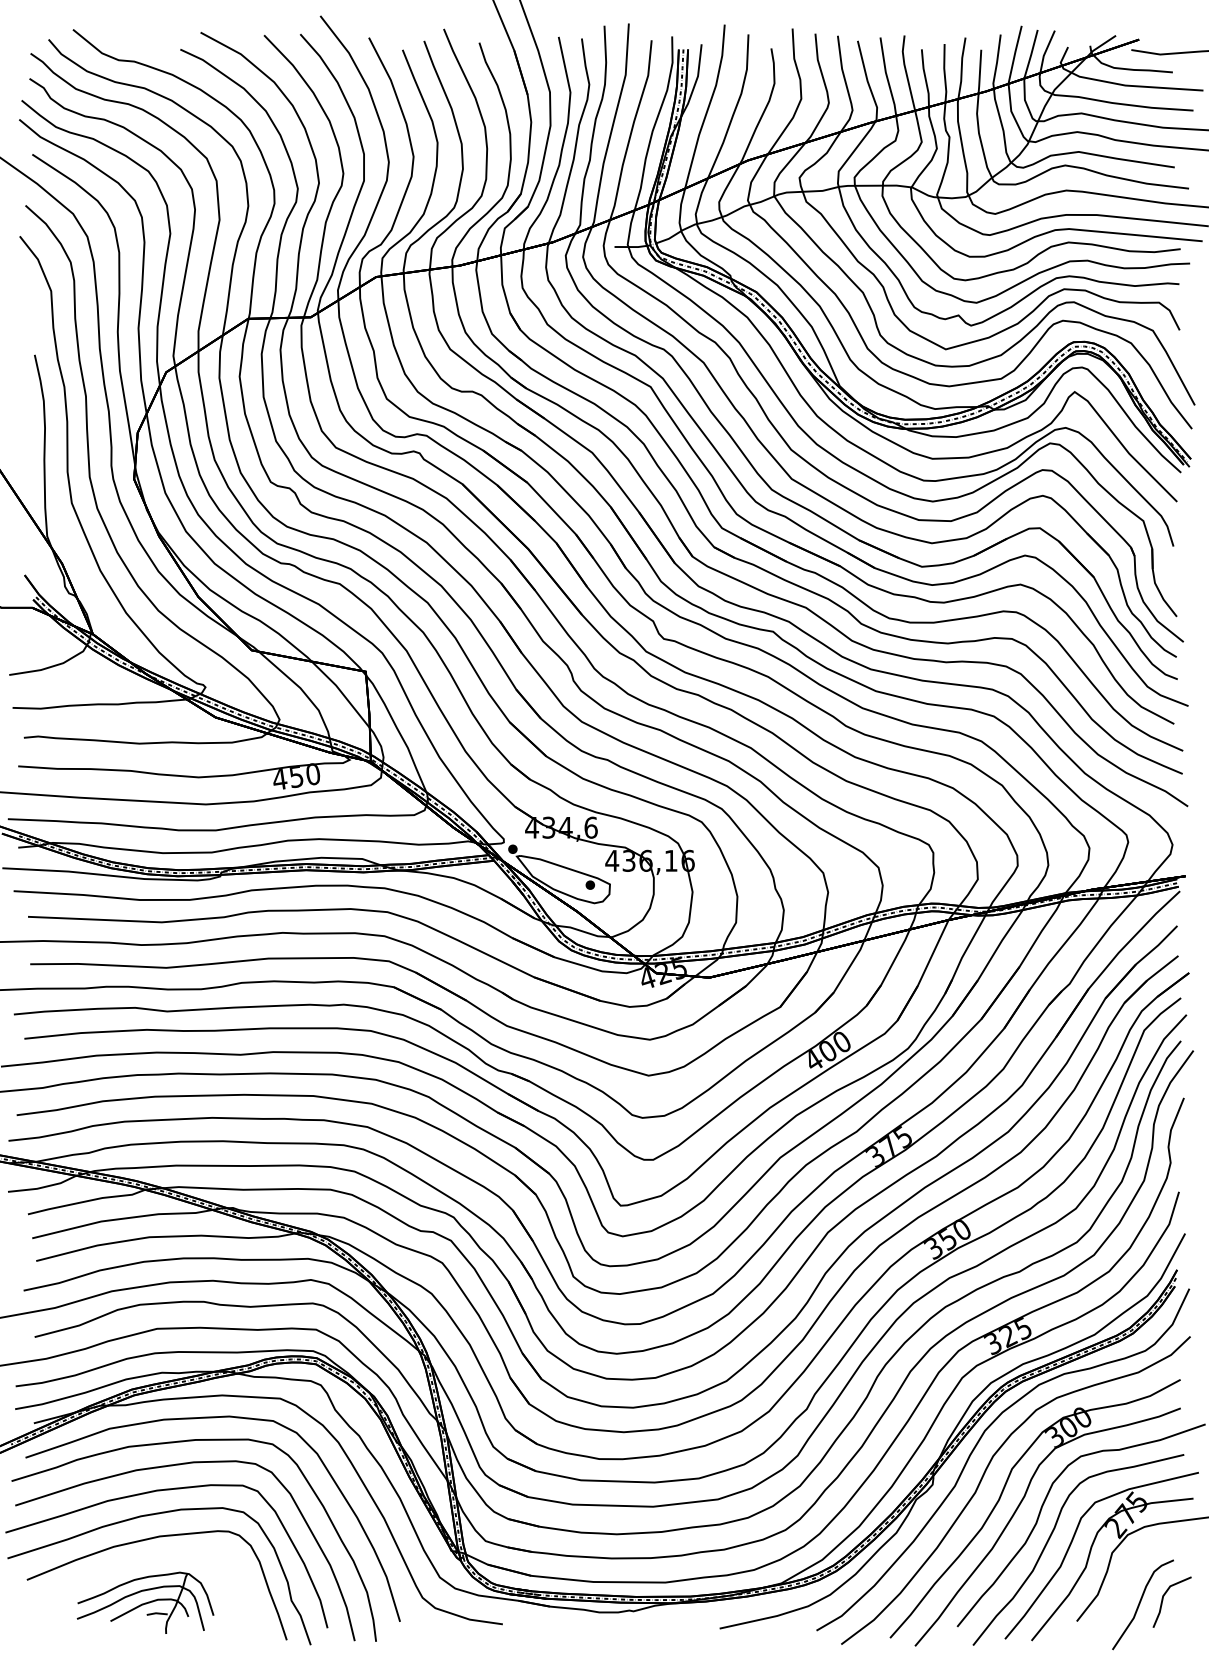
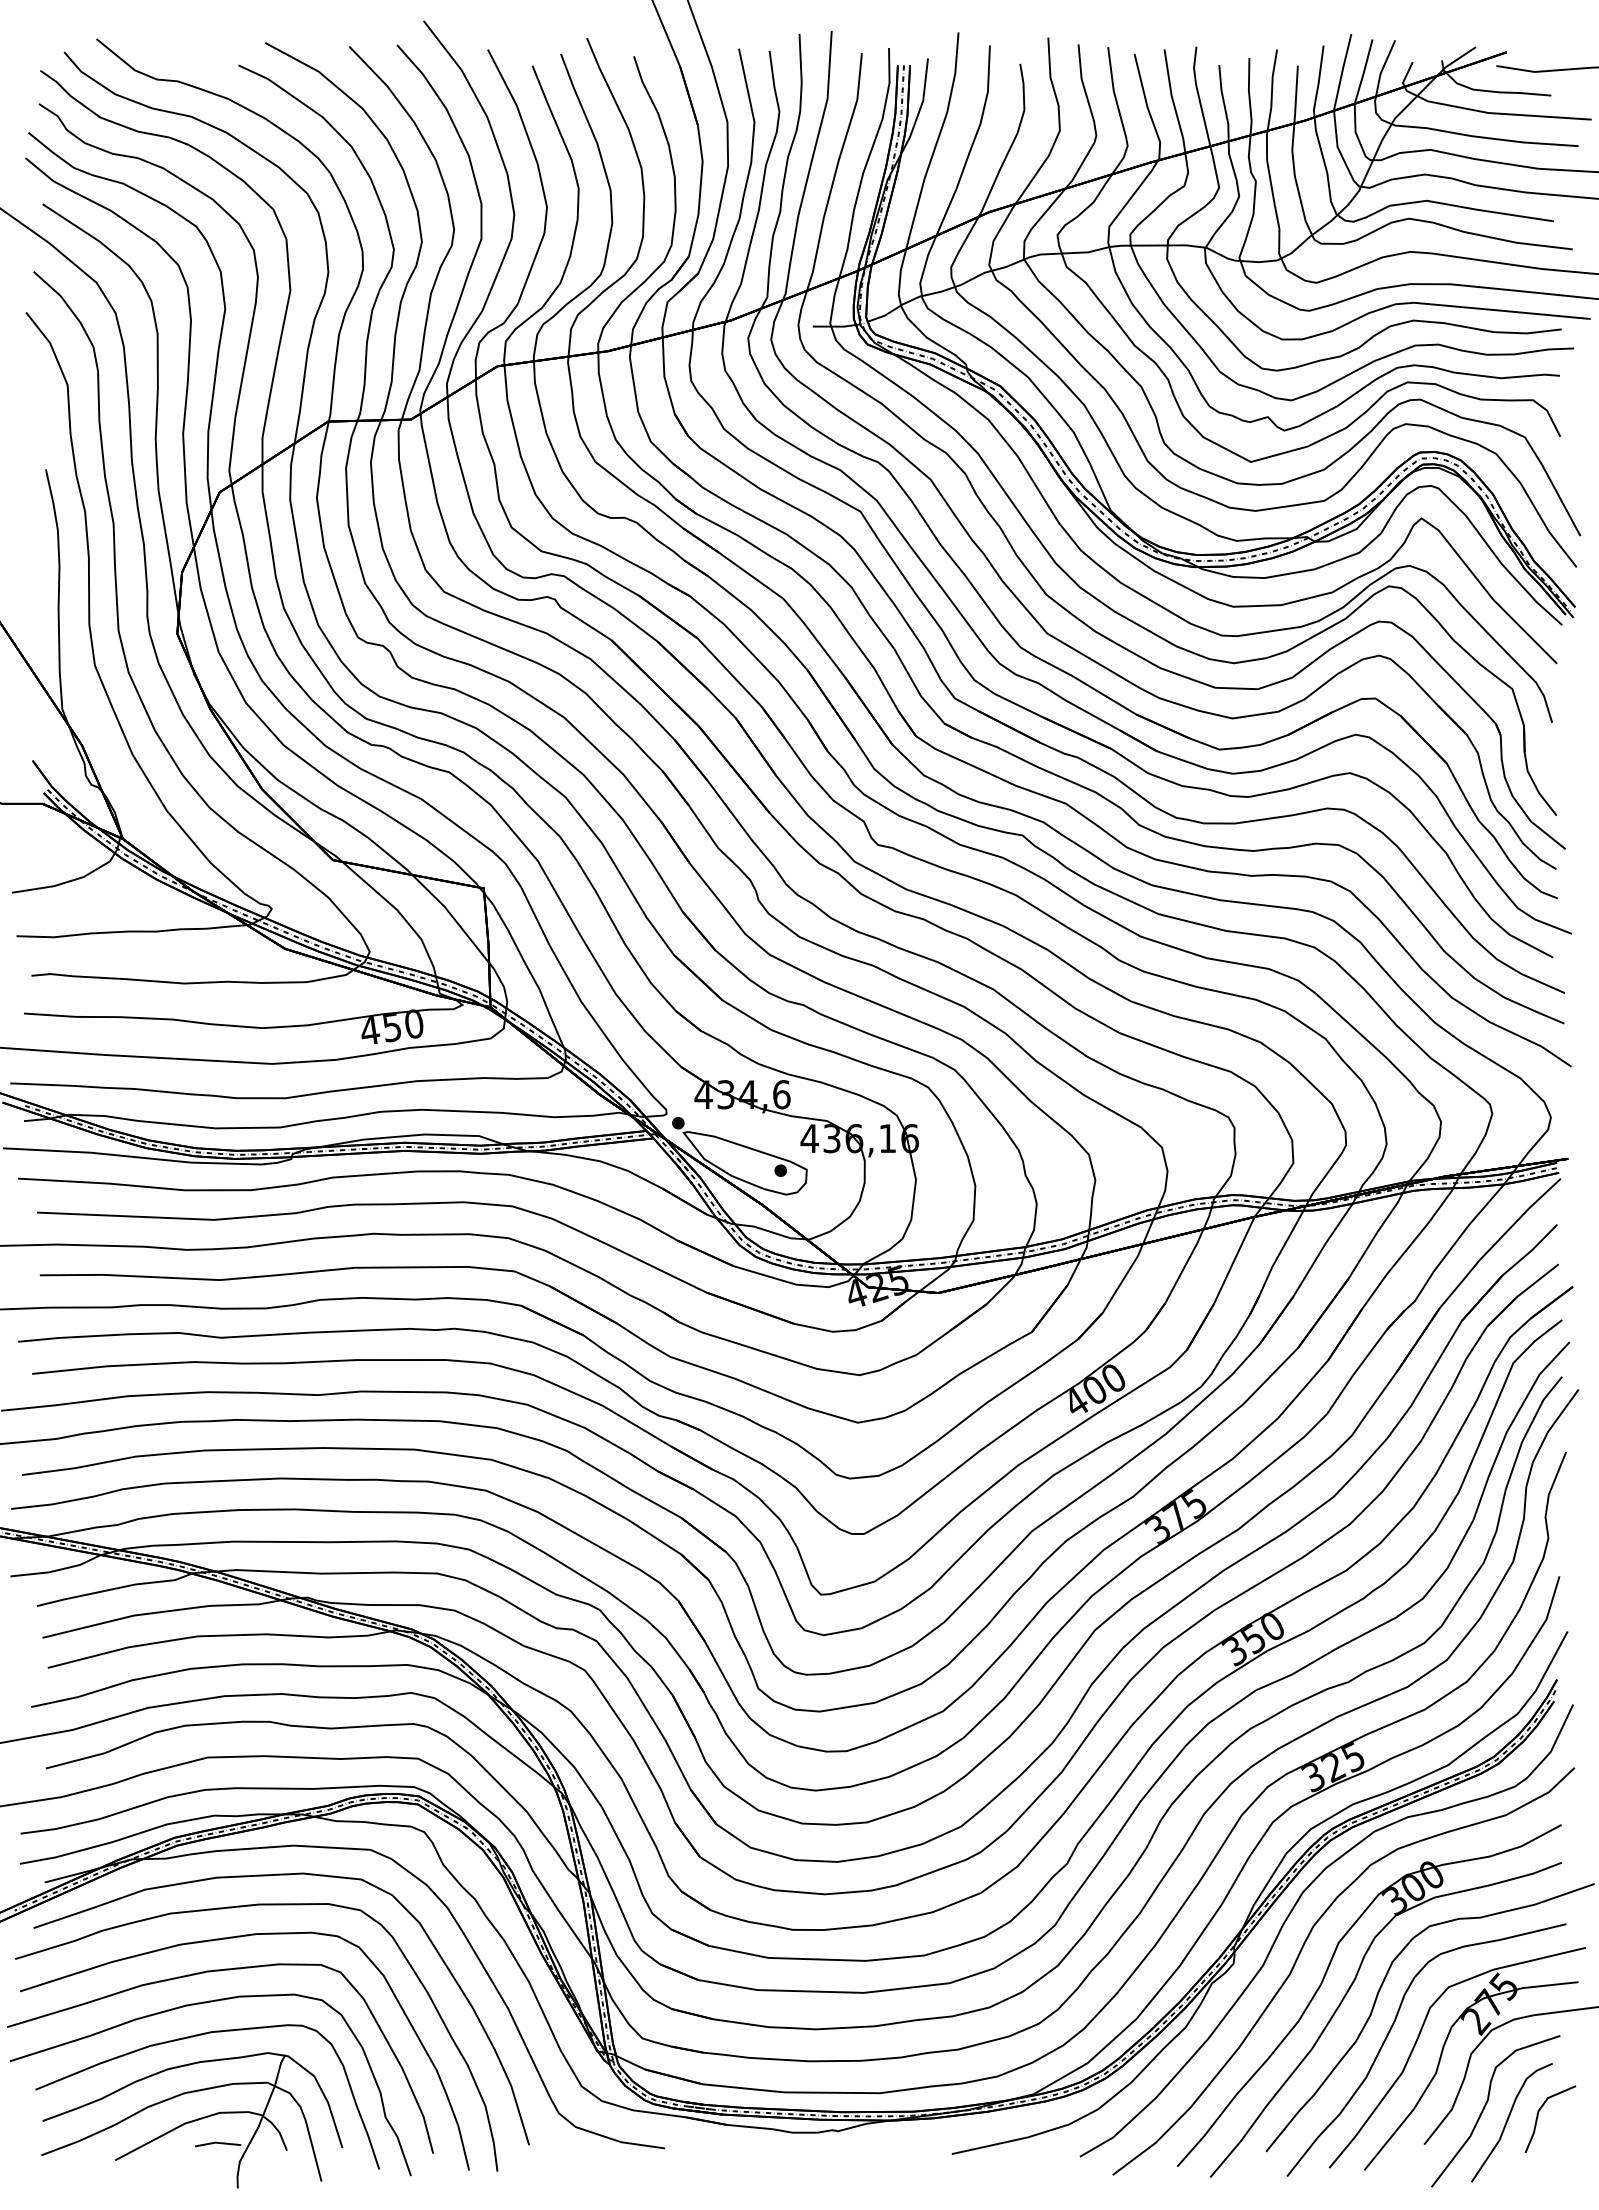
curve: (1123, 1593) -> (1485, 2107), added
part: (145, 1603) -> (192, 2120), size x1.67

